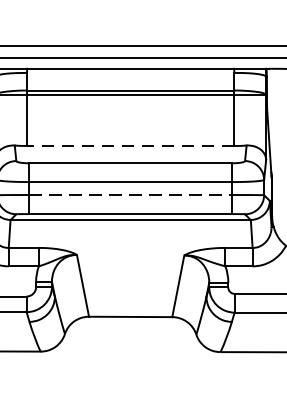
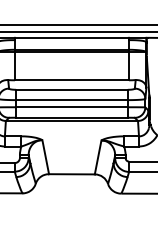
line: (129, 146) -> (71, 80), dashed -> solid
line: (129, 195) -> (71, 107), dashed -> solid

